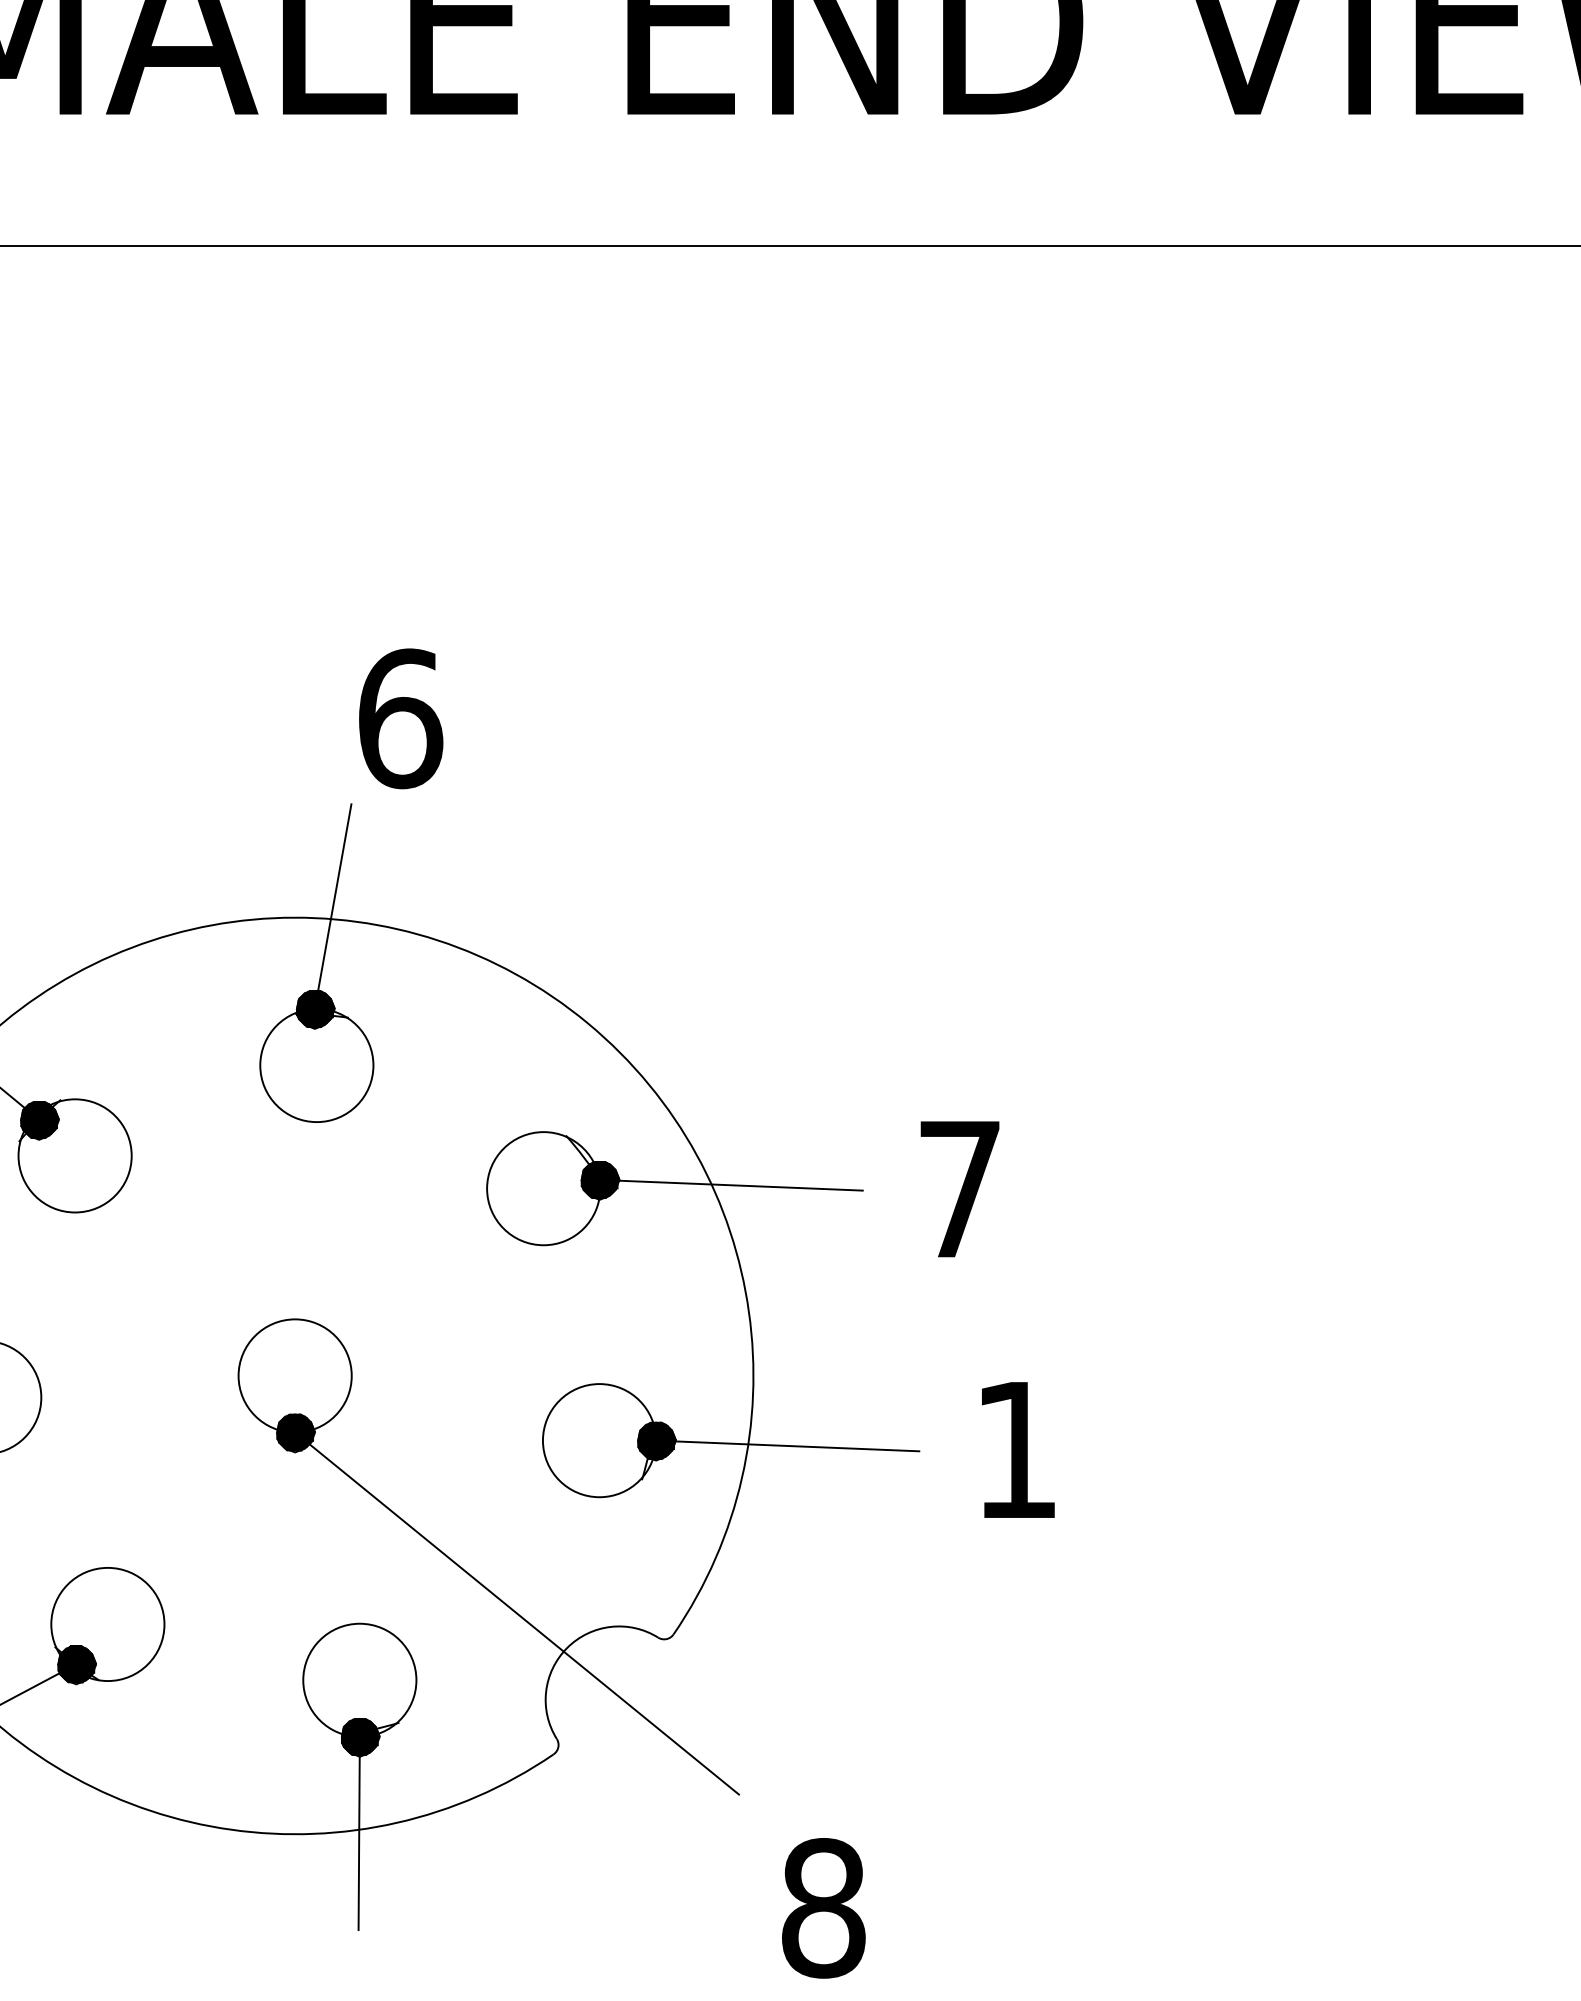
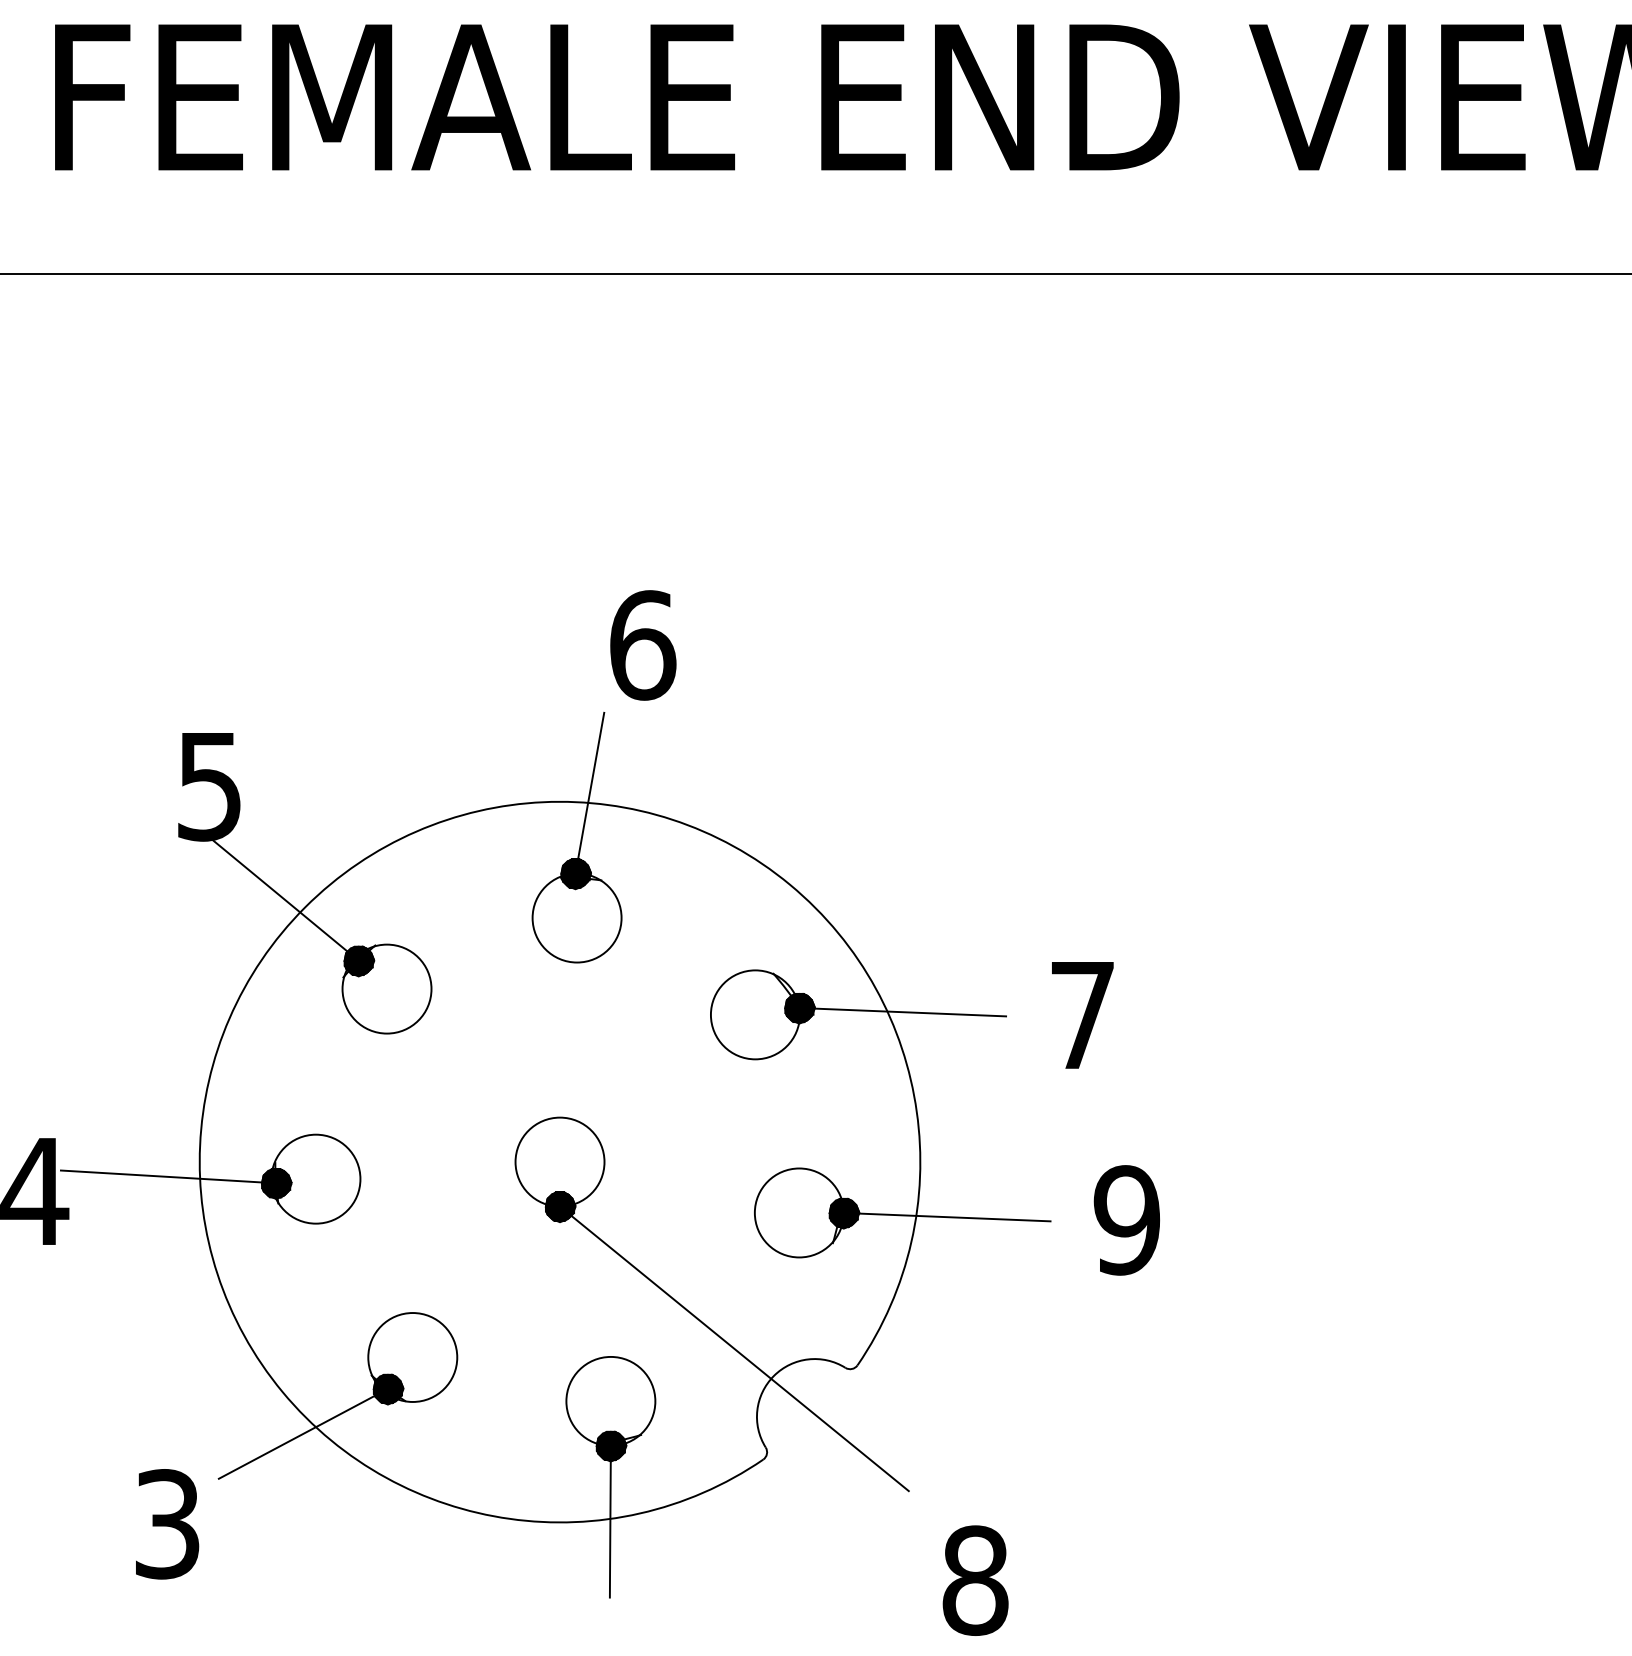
text: (1015, 1450) -> (1126, 1220), 1 -> 9

